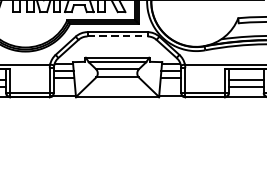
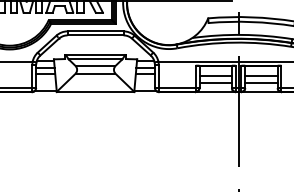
line: (117, 36) -> (95, 35), dashed -> solid

